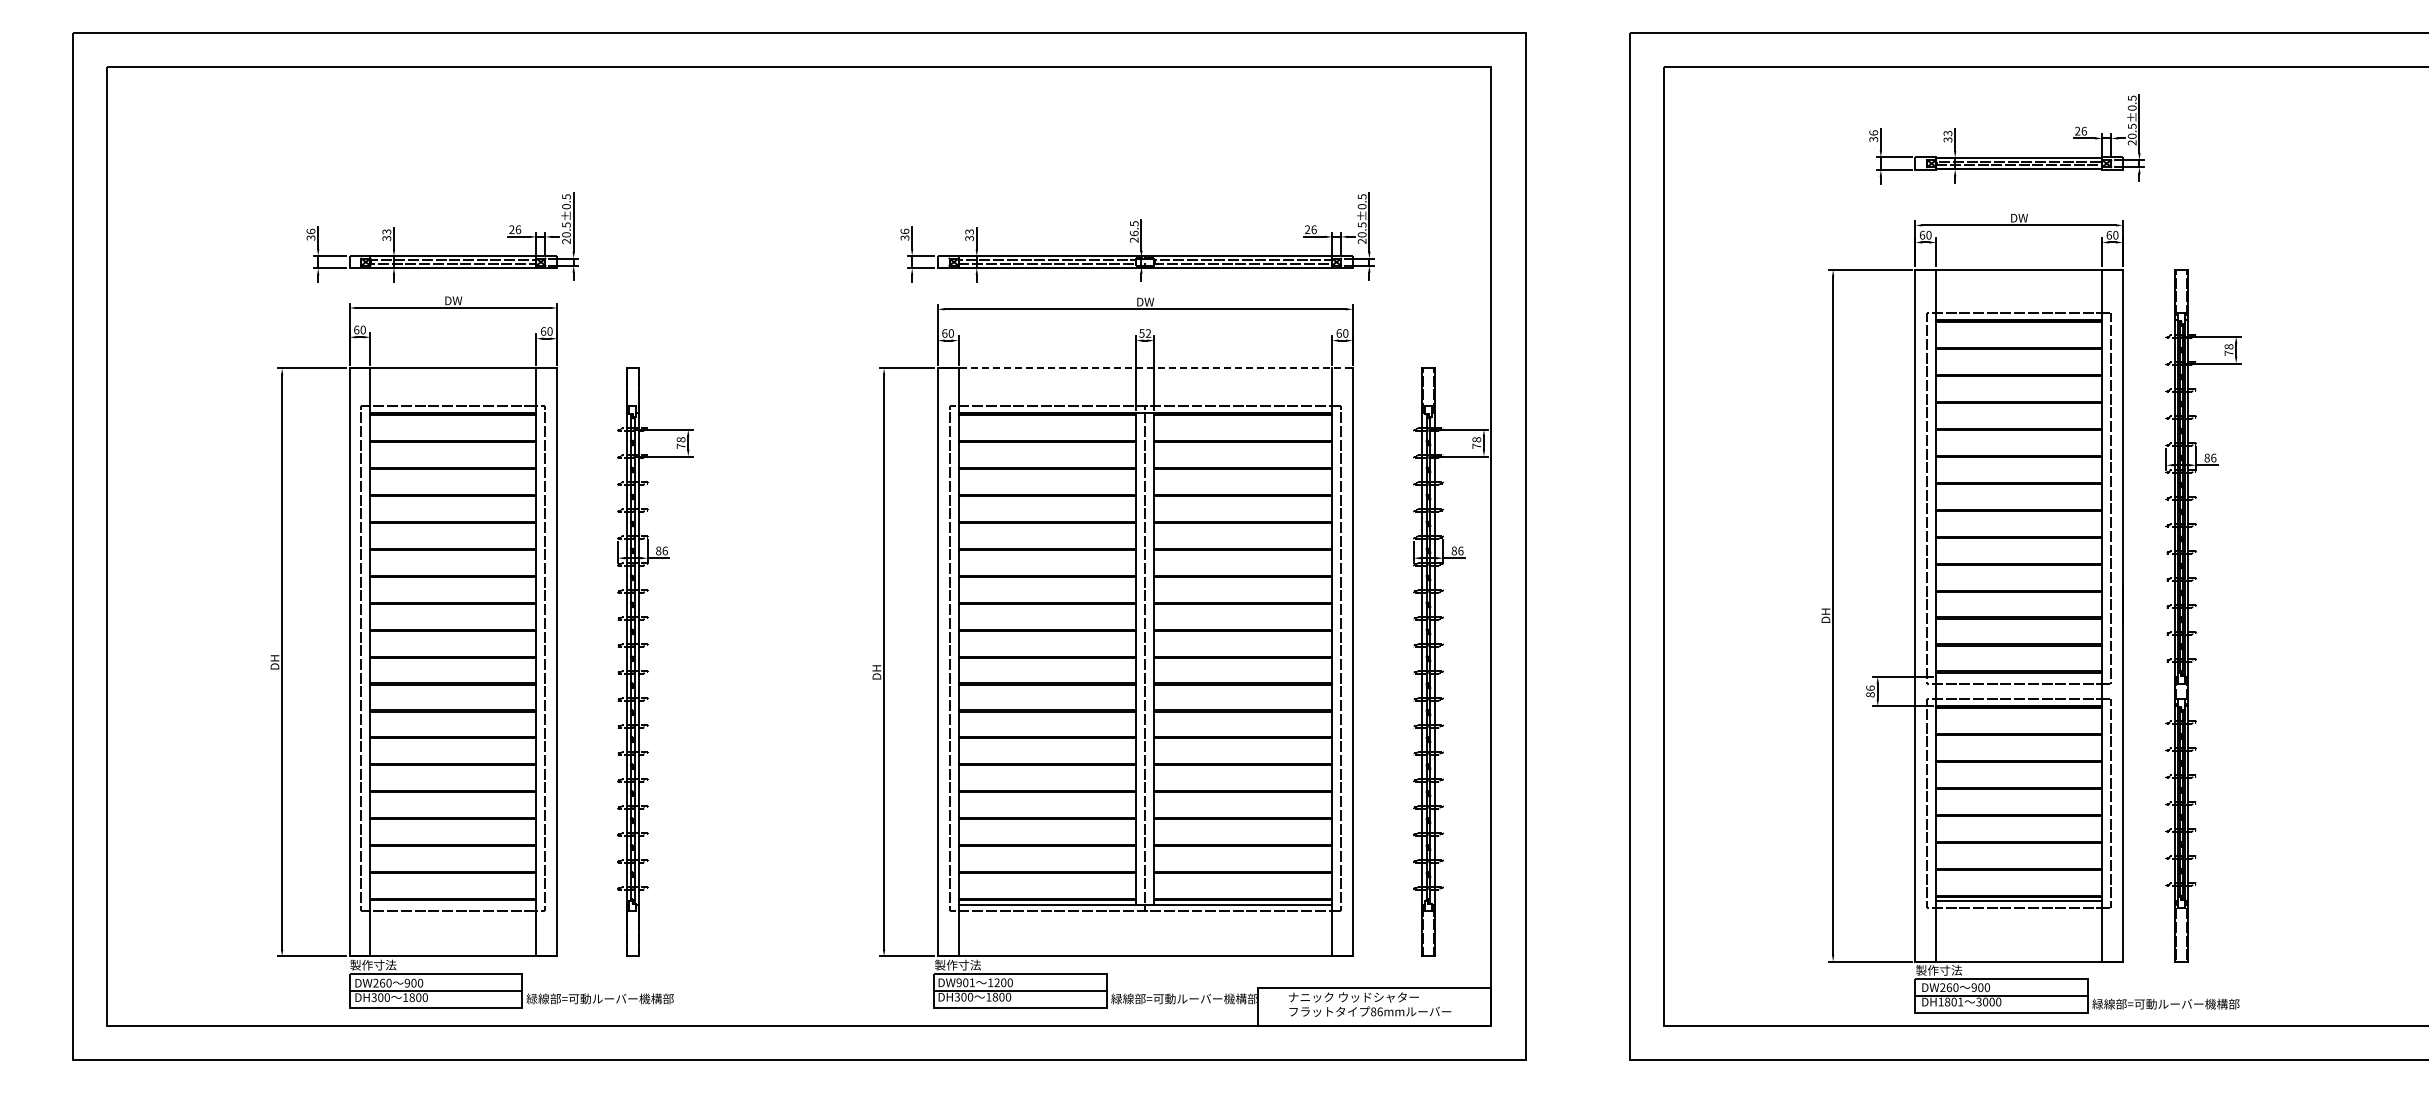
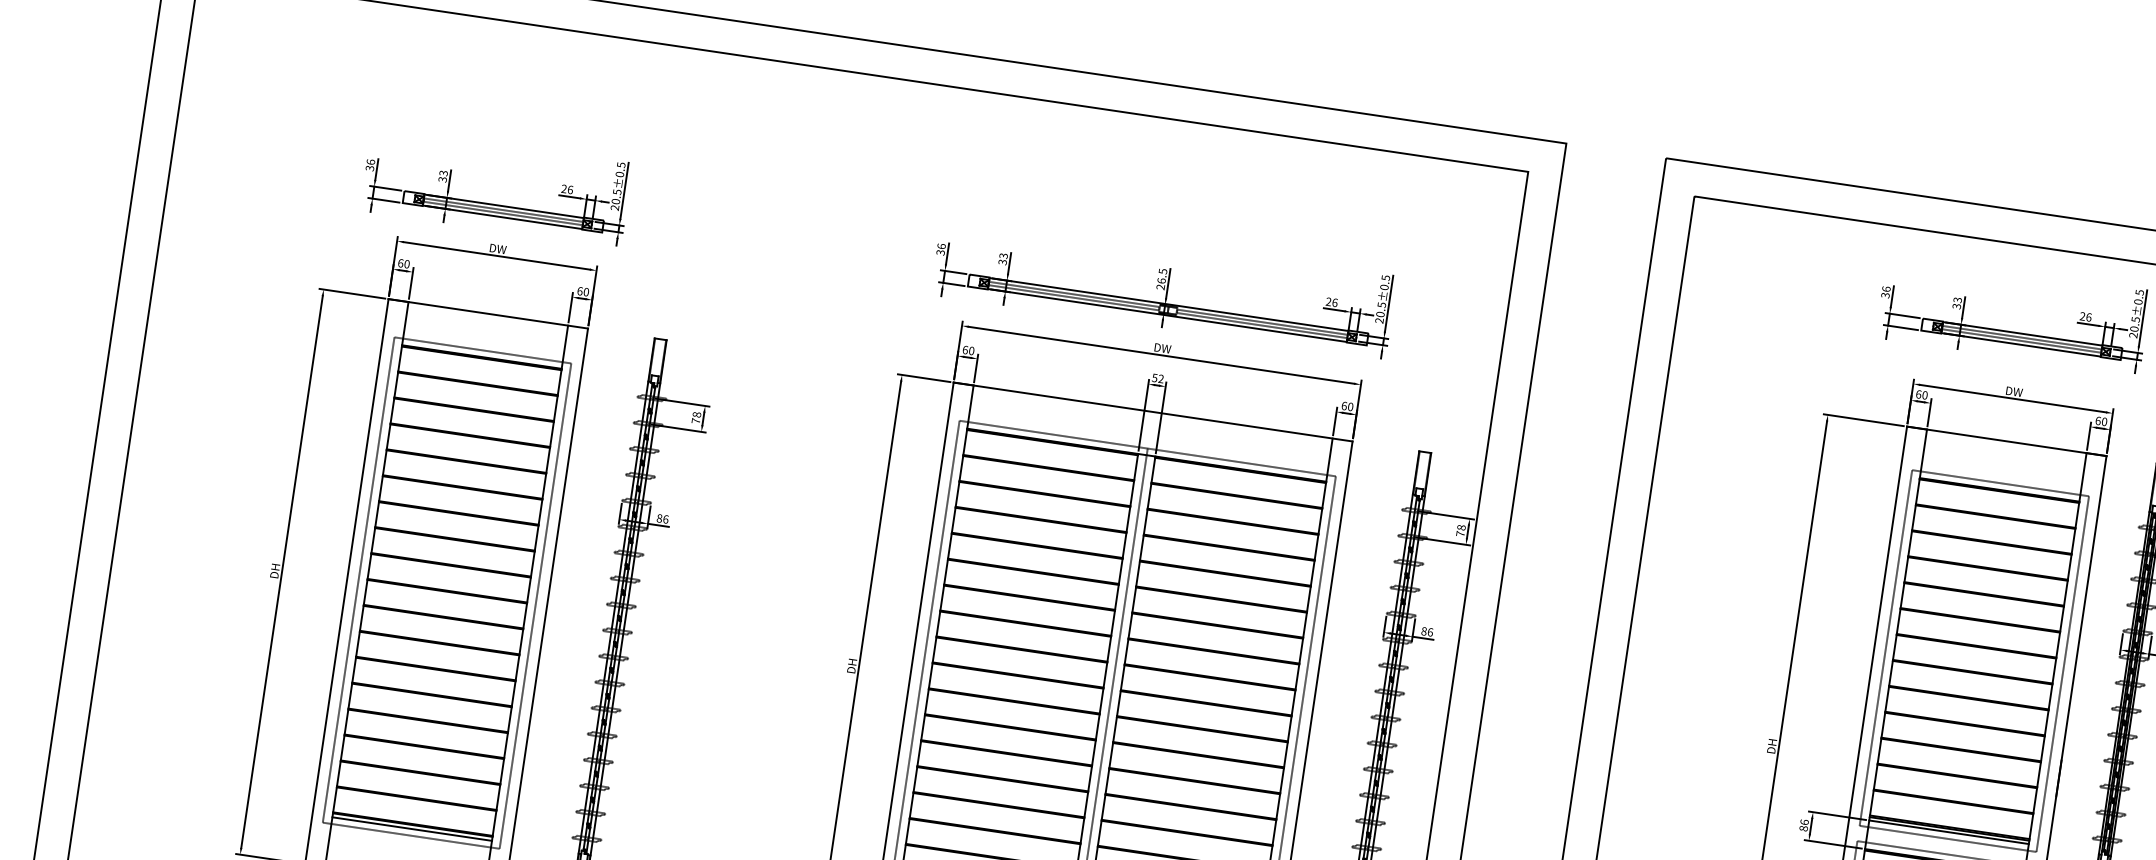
line: (1145, 368) -> (1153, 412), dashed -> solid
line: (2019, 676) -> (1949, 832), added
line: (453, 904) -> (412, 829), added

